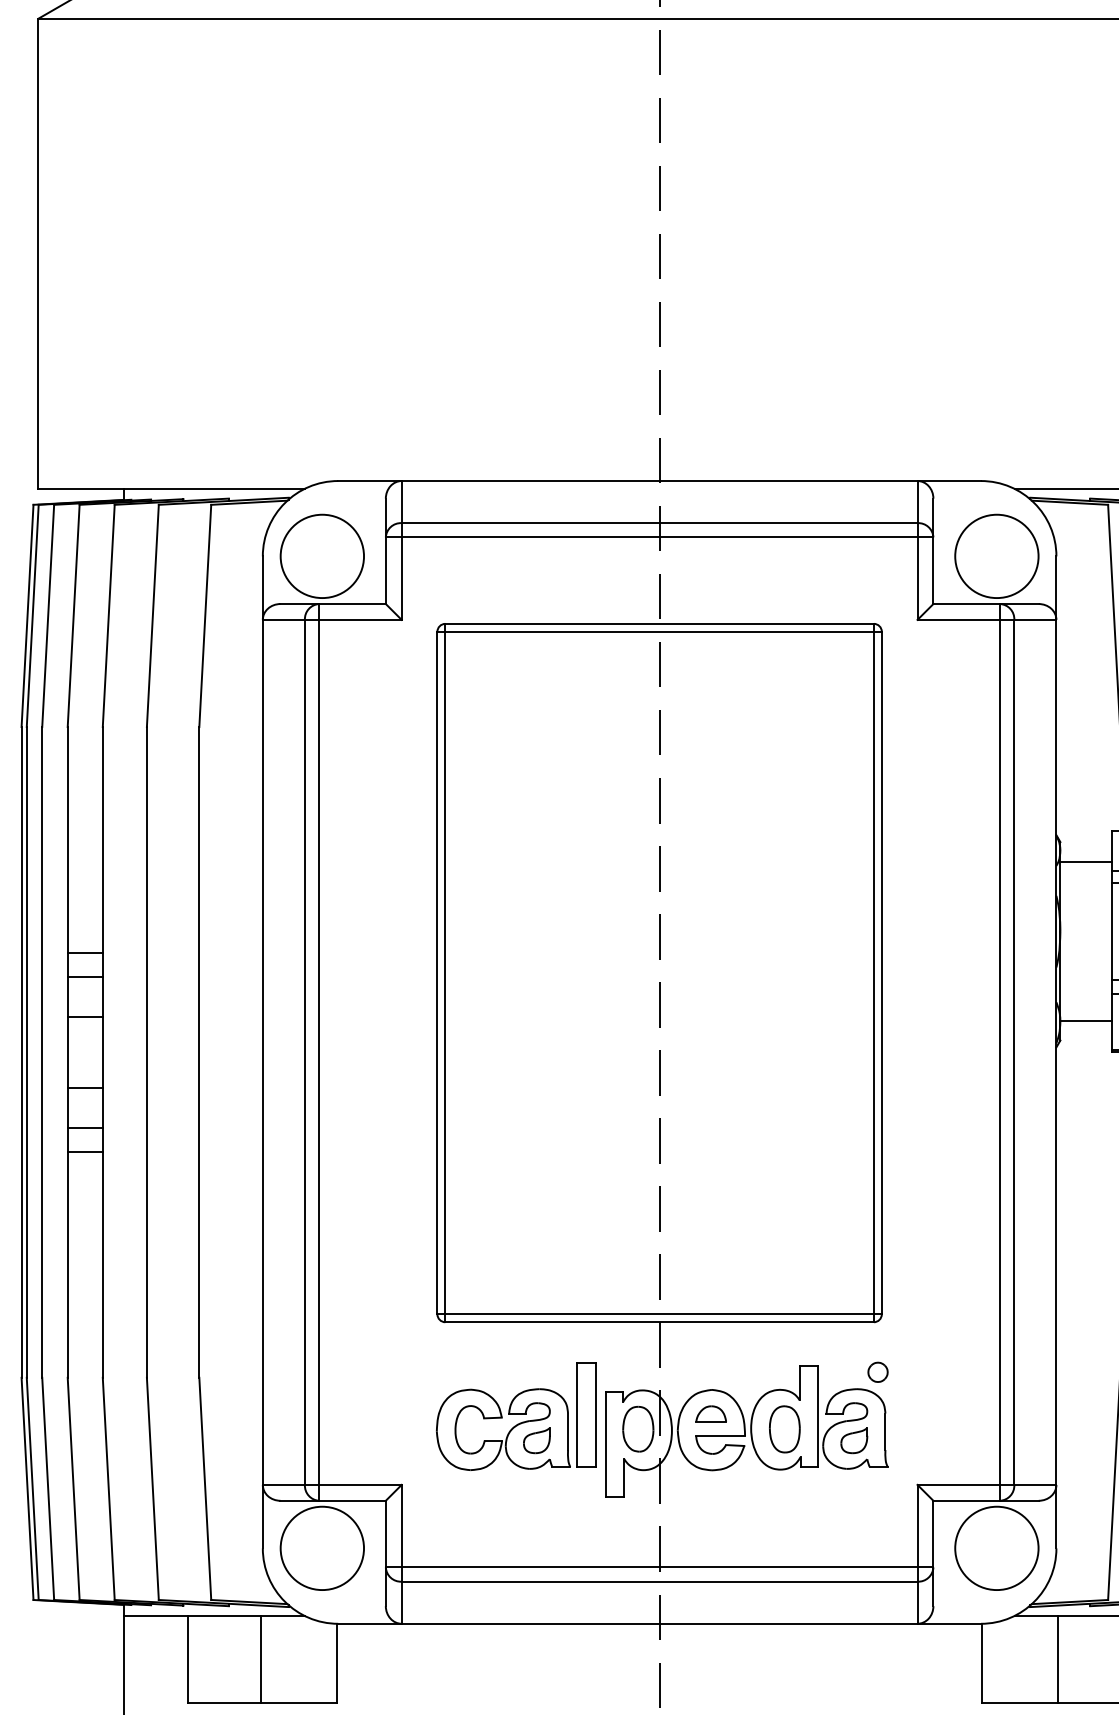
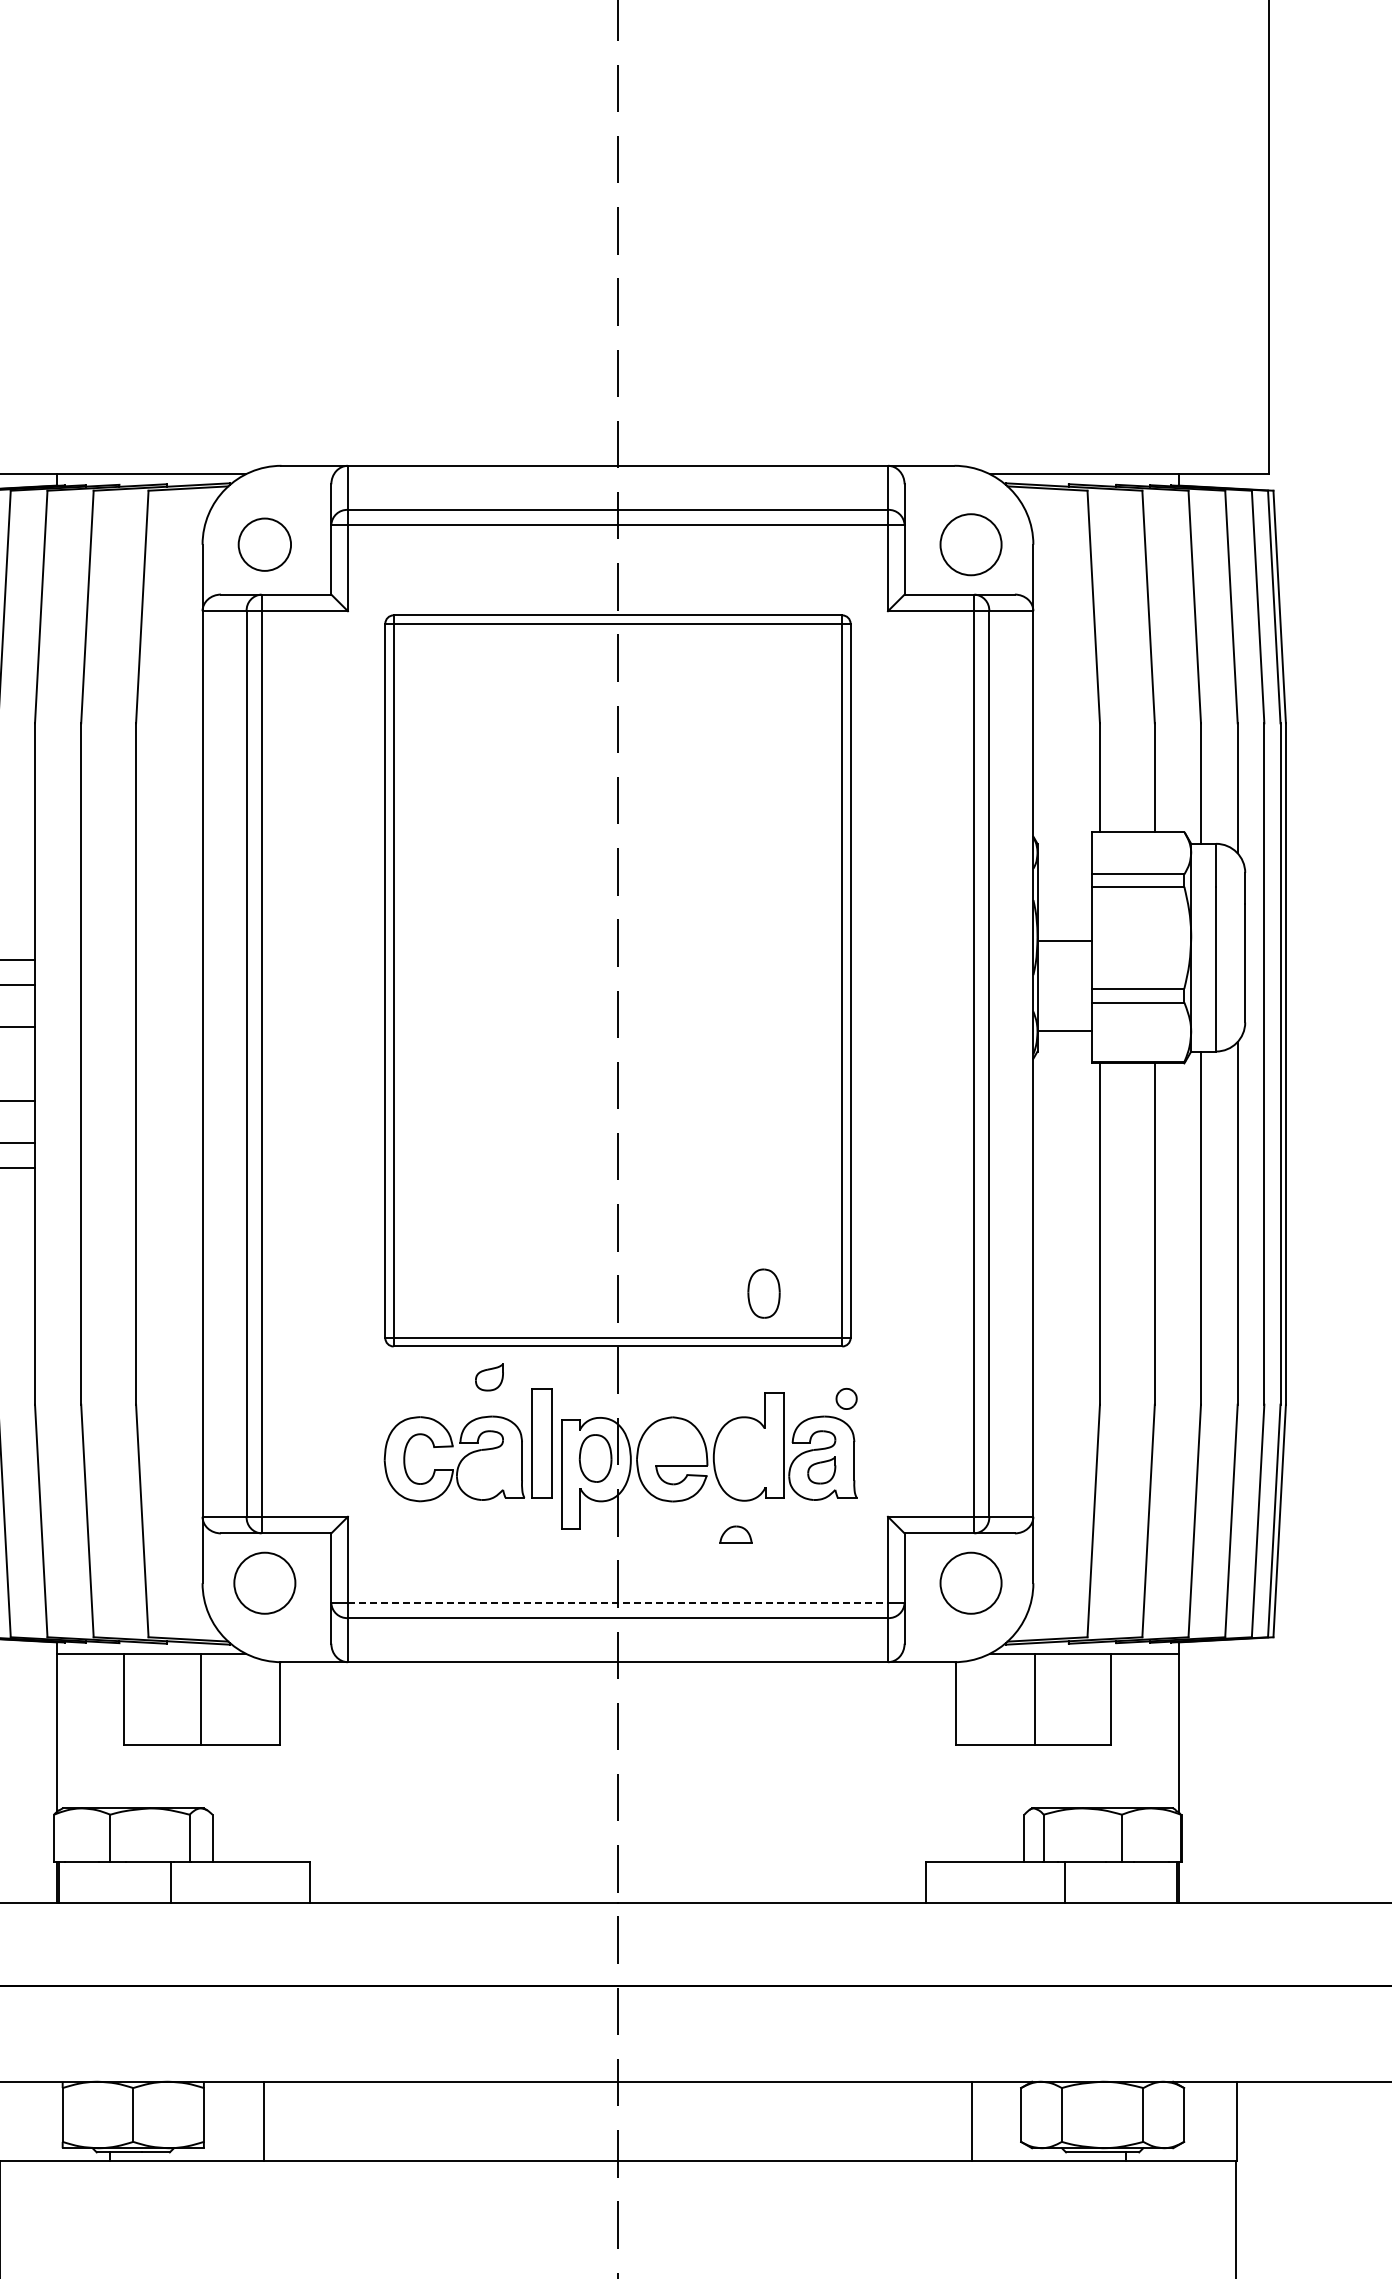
circle: (321, 556) -> (264, 544), size x0.6
circle: (996, 556) -> (970, 544), size x0.7
line: (1086, 861) -> (1064, 940), moved
part: (710, 1413) -> (735, 1534), moved
part: (784, 1429) -> (763, 1293), moved
part: (536, 1440) -> (489, 1377), moved
circle: (321, 1547) -> (264, 1582), size x0.7
circle: (996, 1547) -> (970, 1582), size x0.7
line: (660, 1567) -> (618, 1603), solid -> dashed

